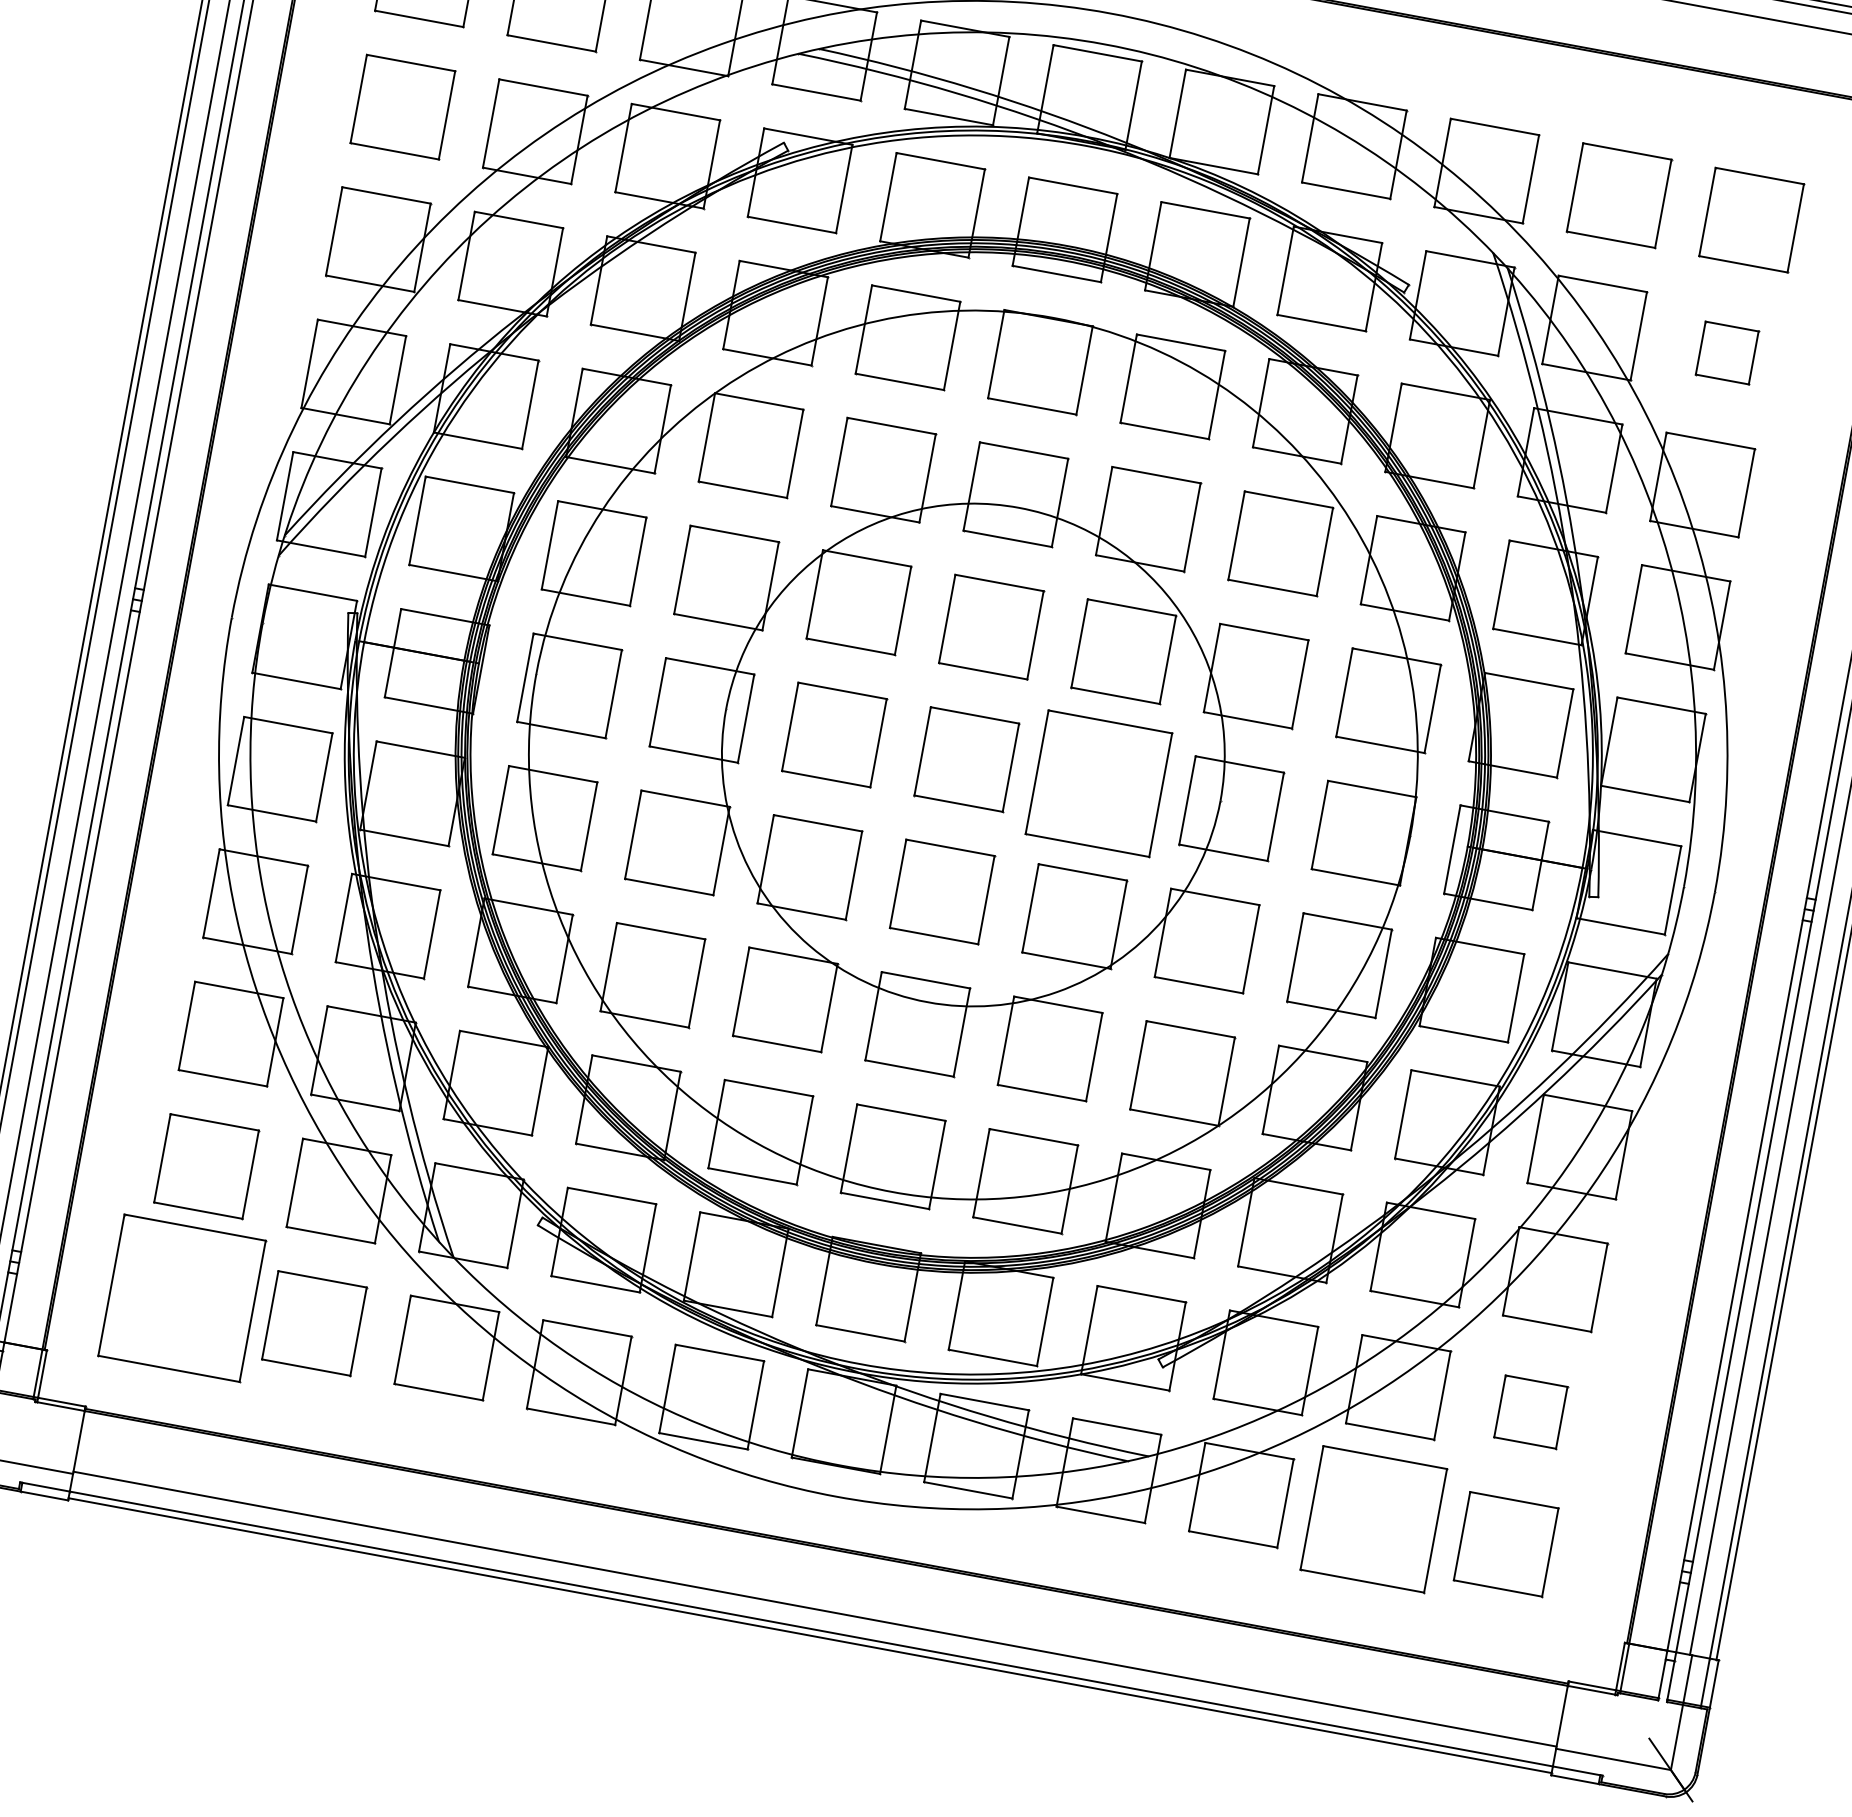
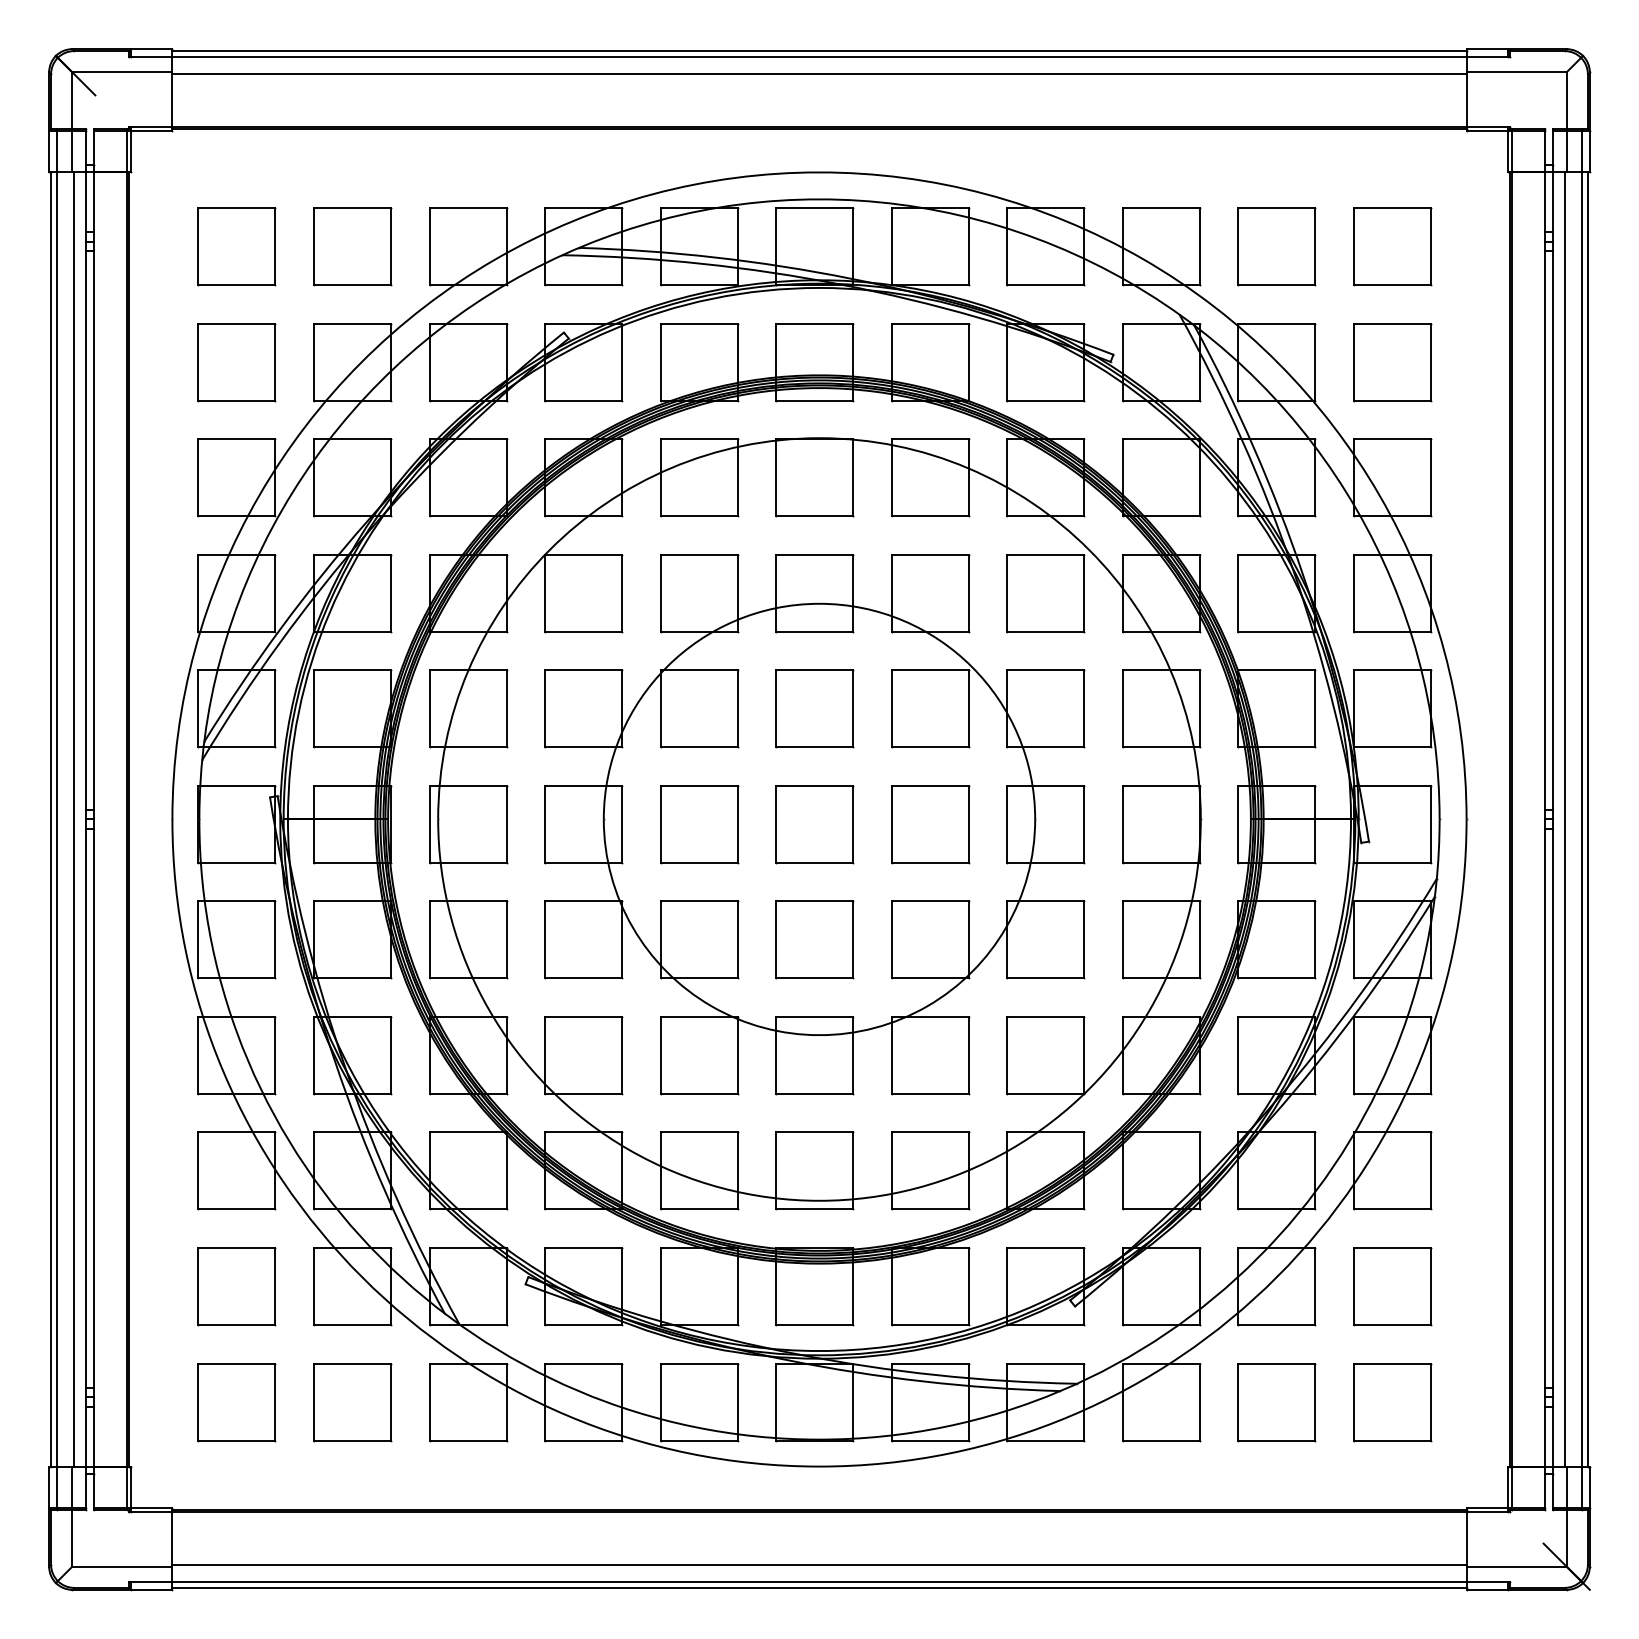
part: (1727, 353) -> (1392, 362), size x1.67
part: (1099, 784) -> (930, 824), size x0.71
part: (181, 1299) -> (236, 1402), size x0.62
part: (1530, 1411) -> (1392, 1286), size x1.43
part: (1373, 1520) -> (1276, 1402), size x0.71

